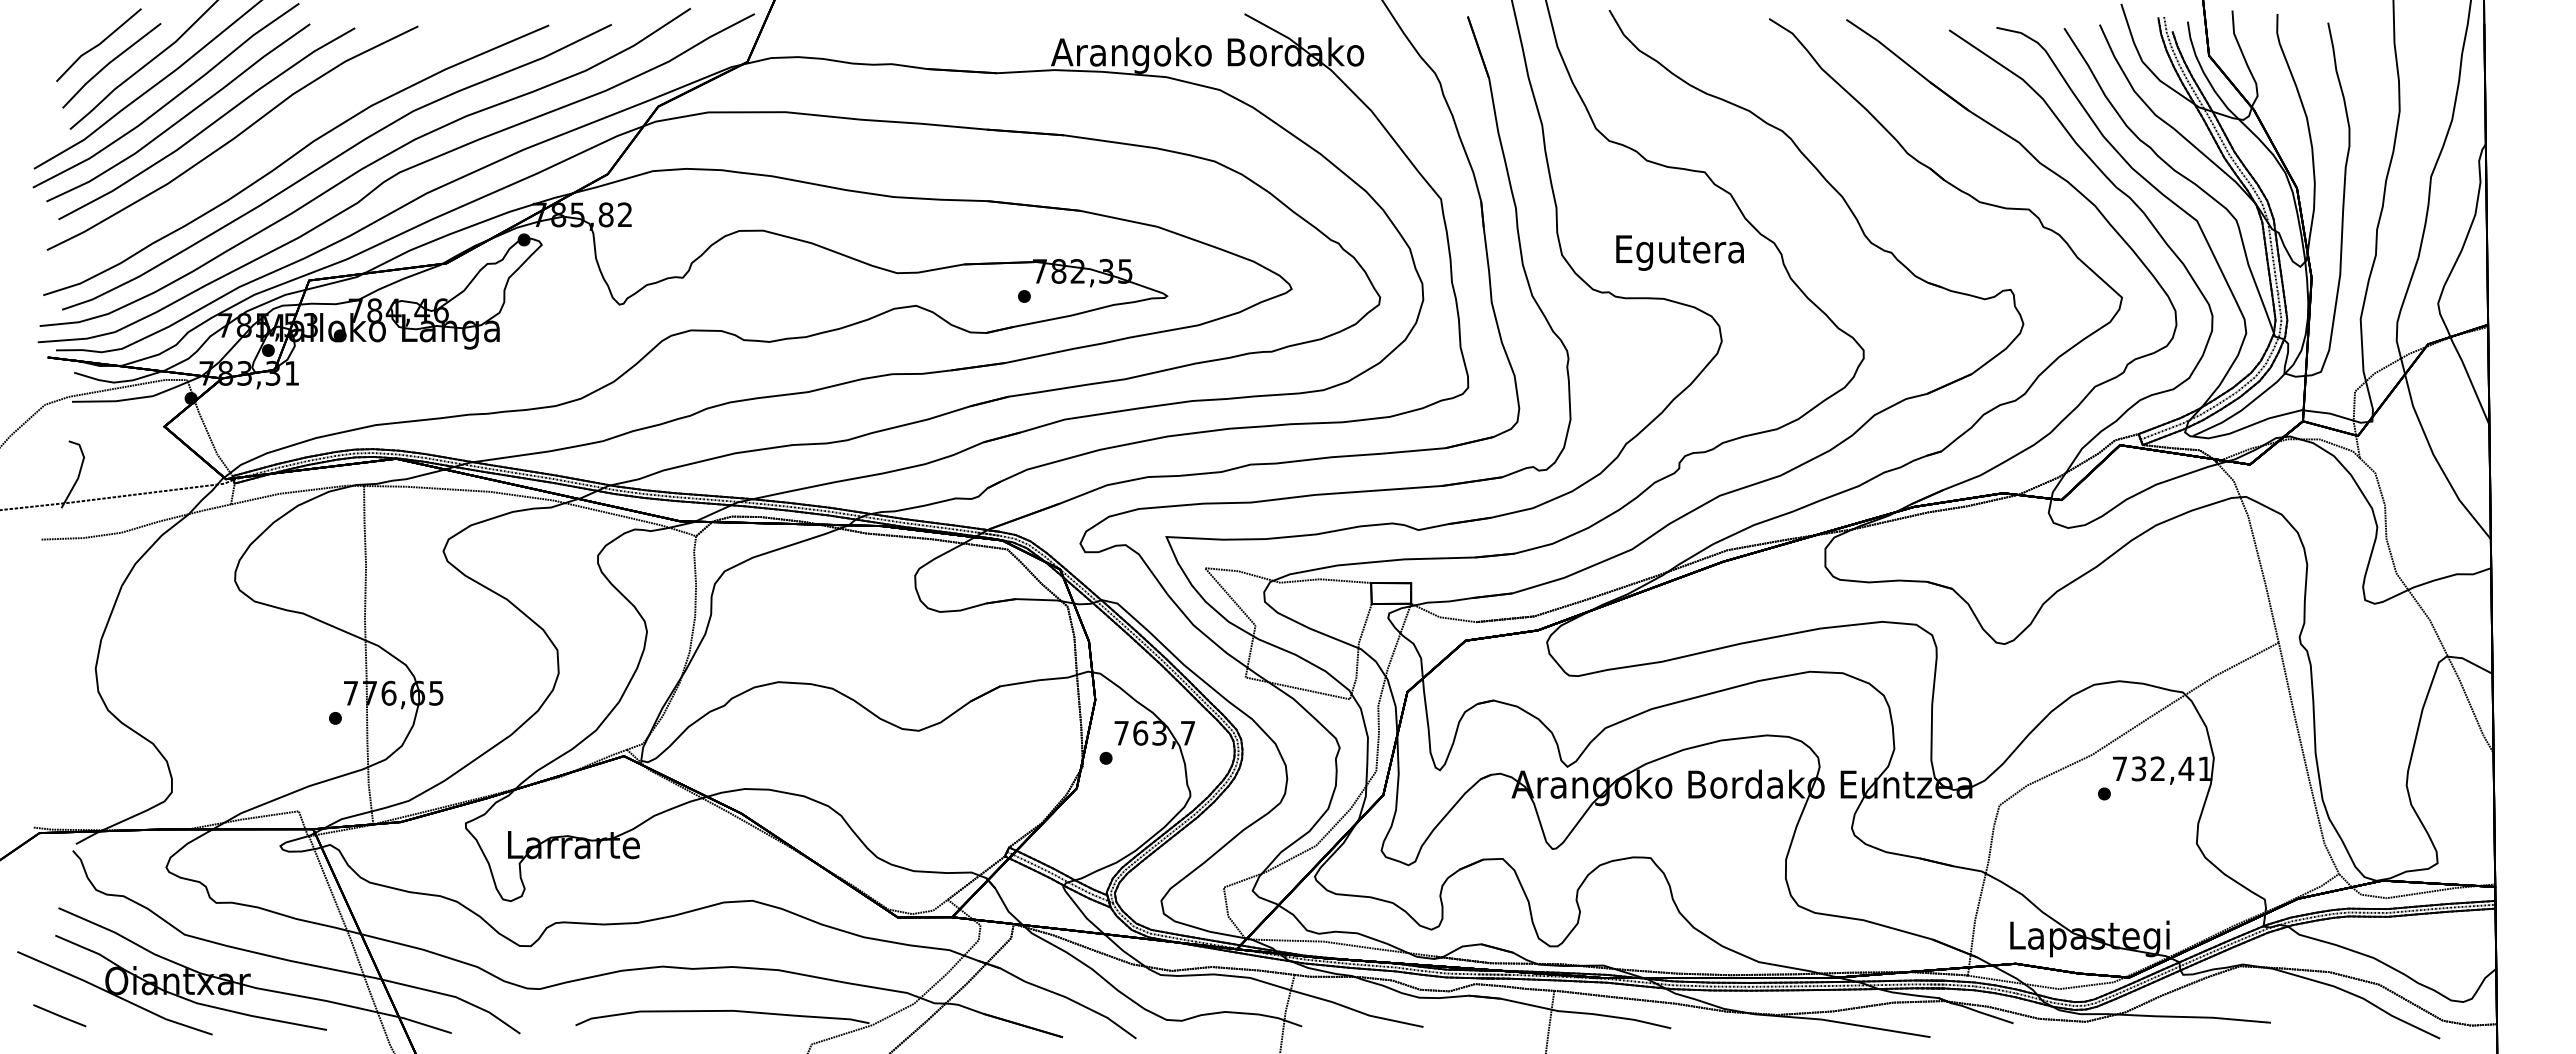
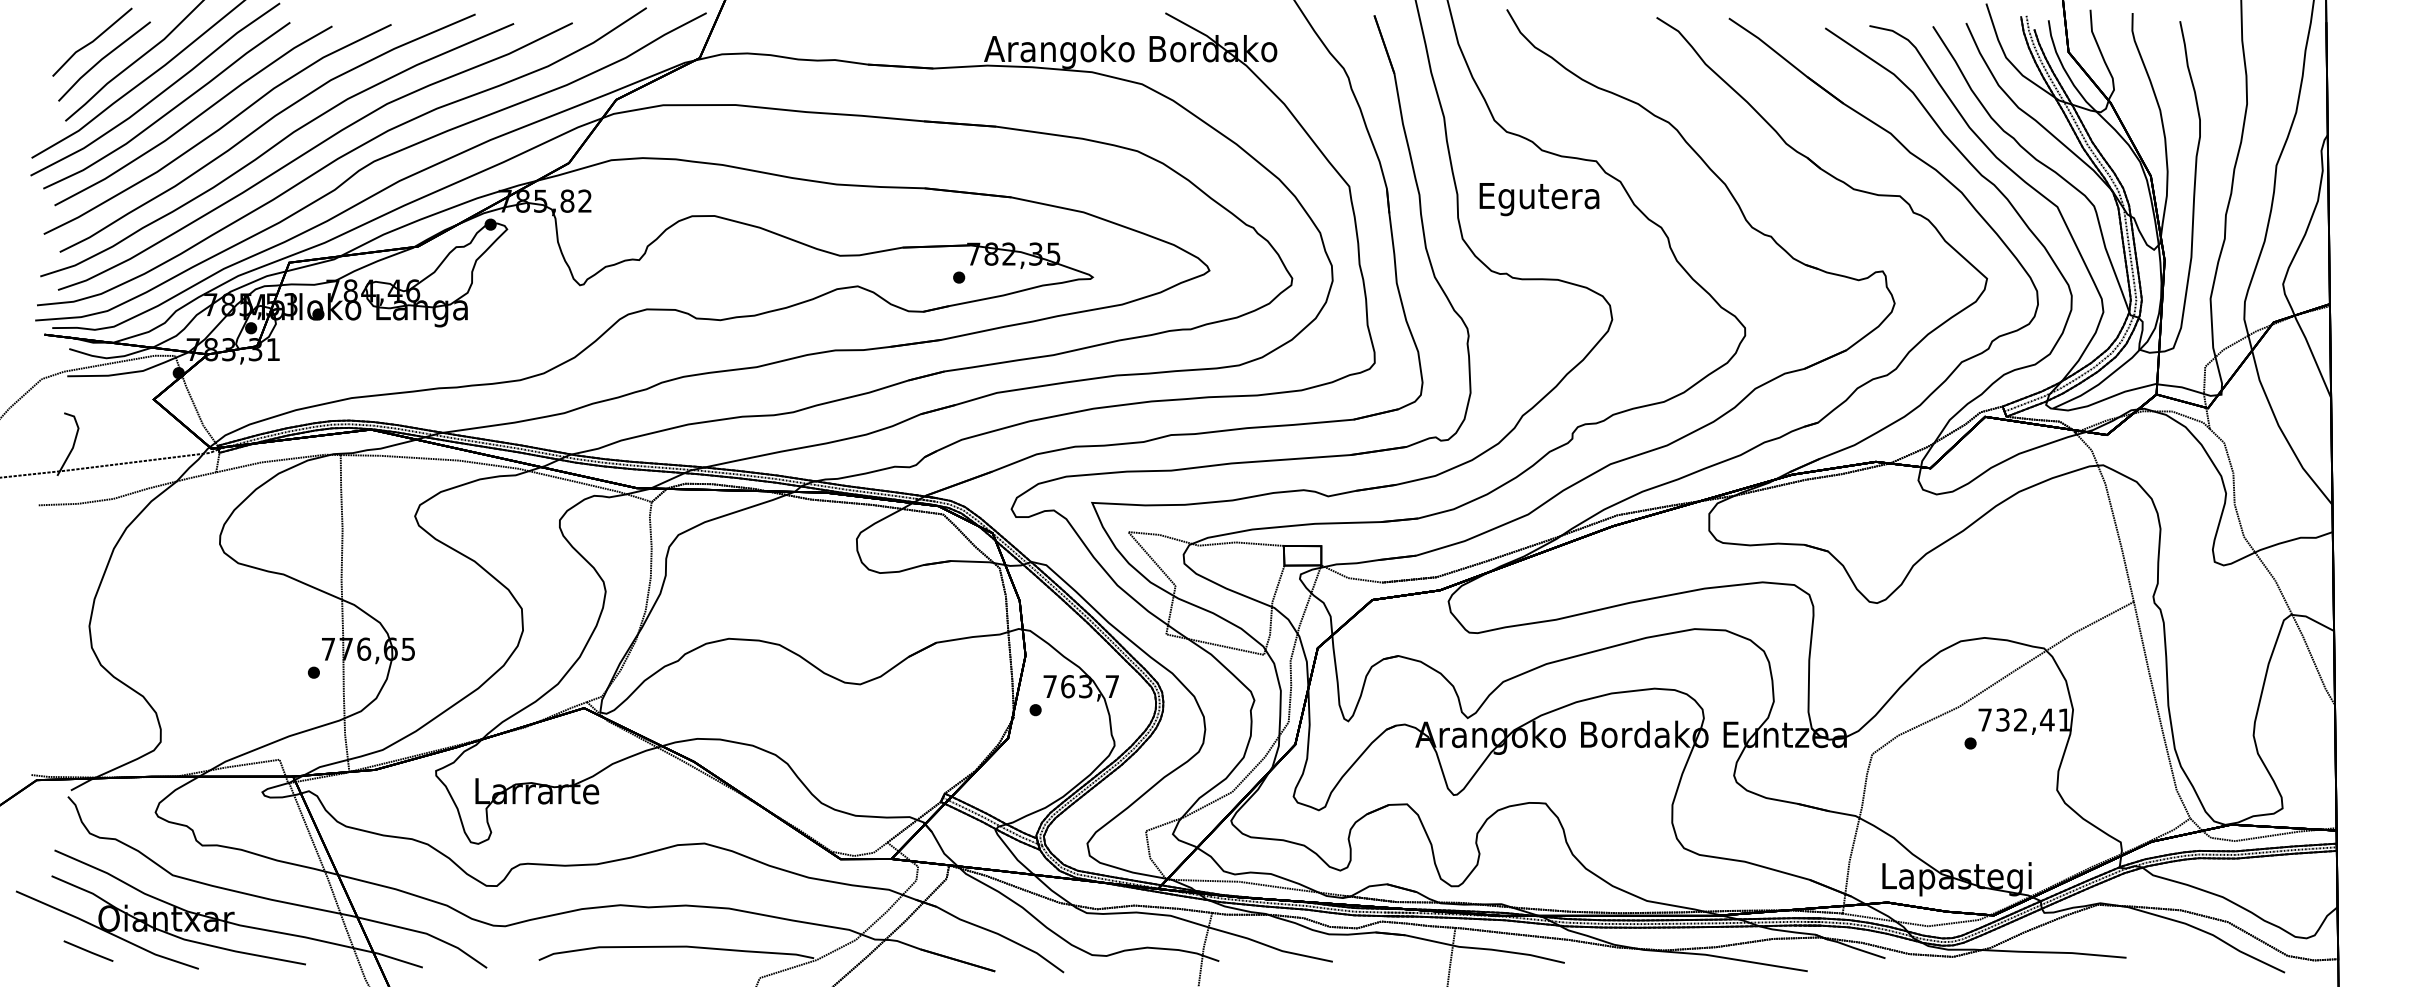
curve: (280, 135) -> (262, 126), added
text: (1679, 252) -> (1538, 198), moved
line: (59, 1015) -> (88, 950), moved

